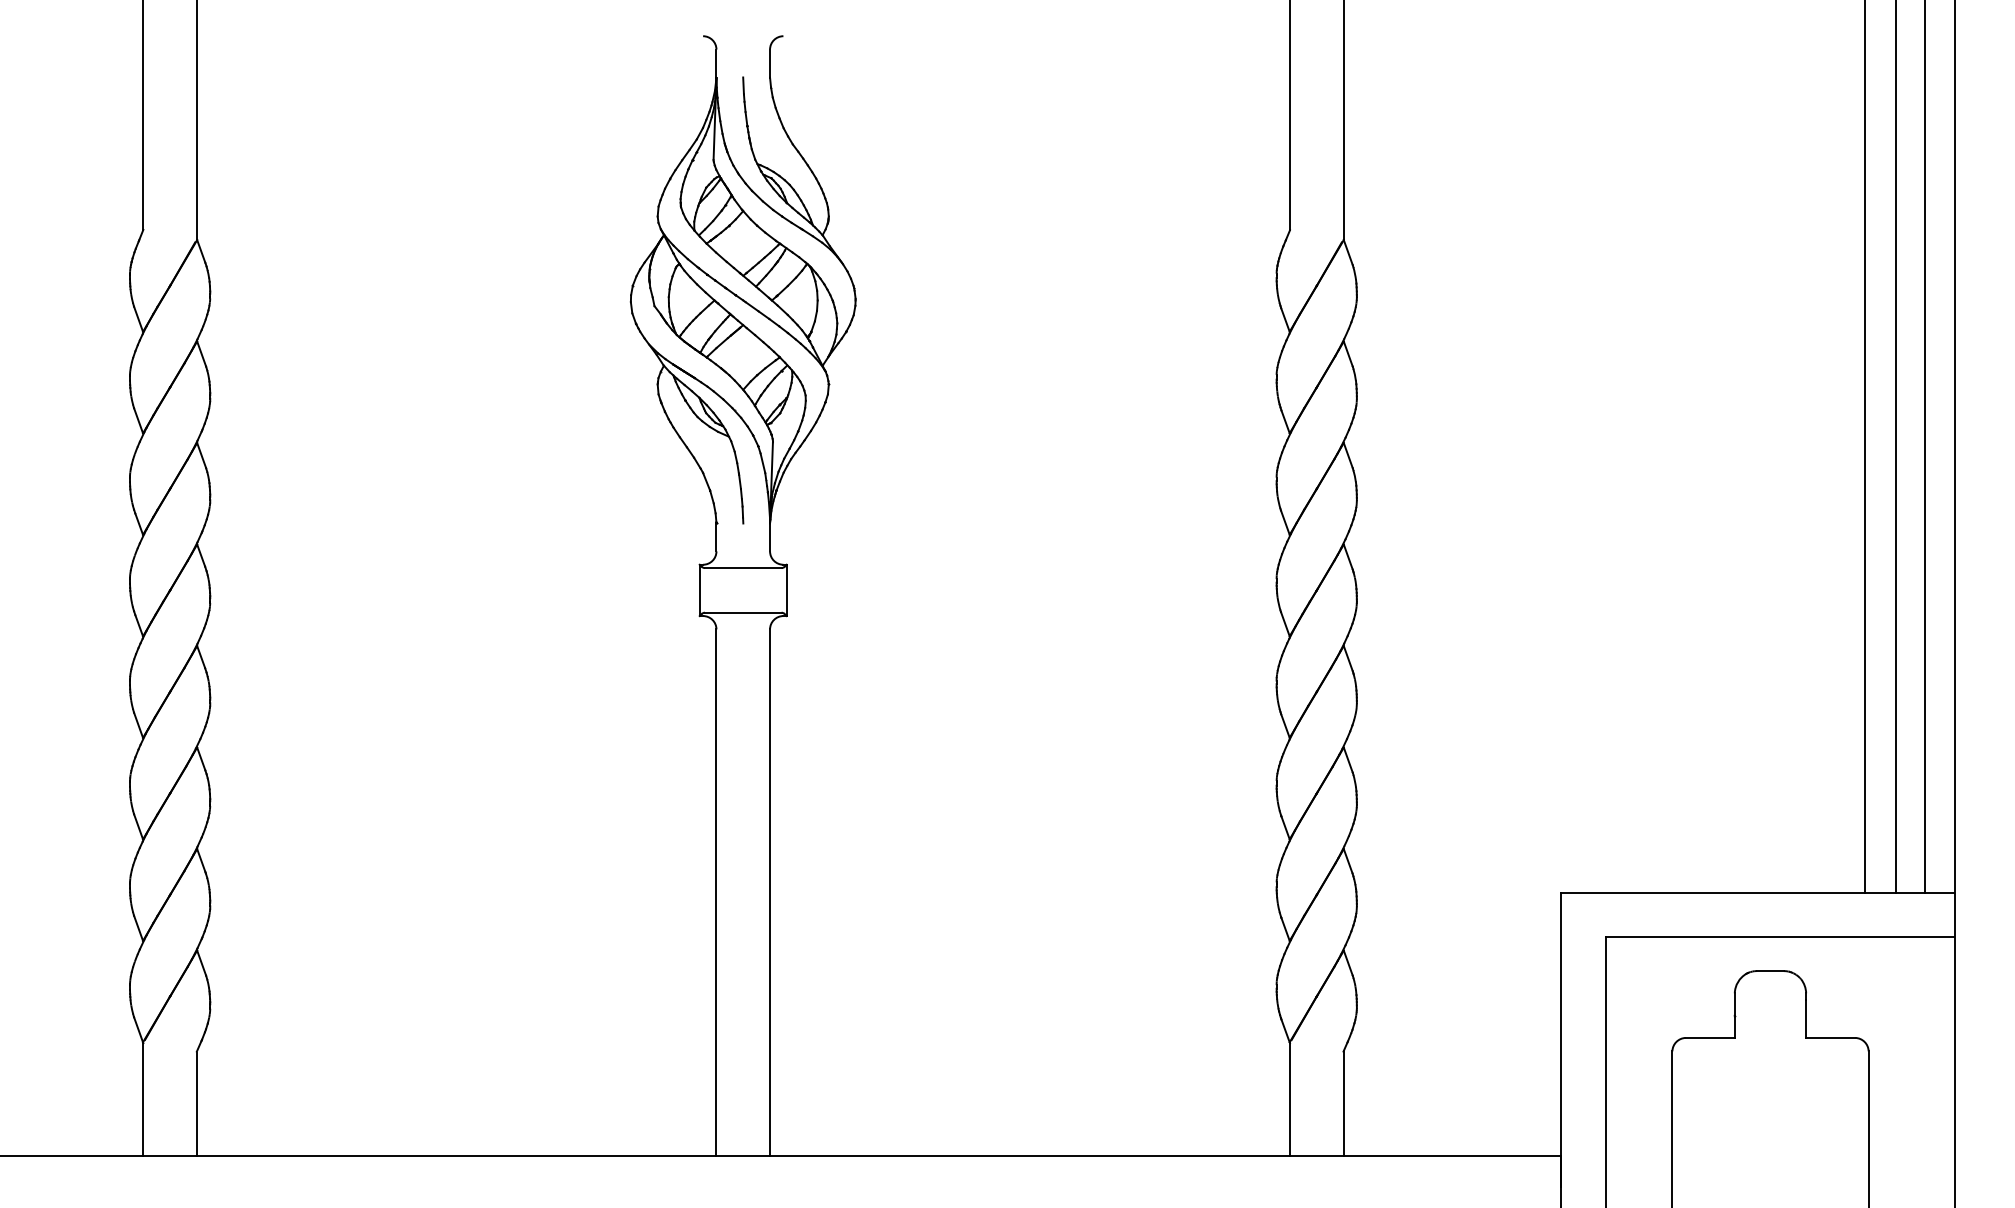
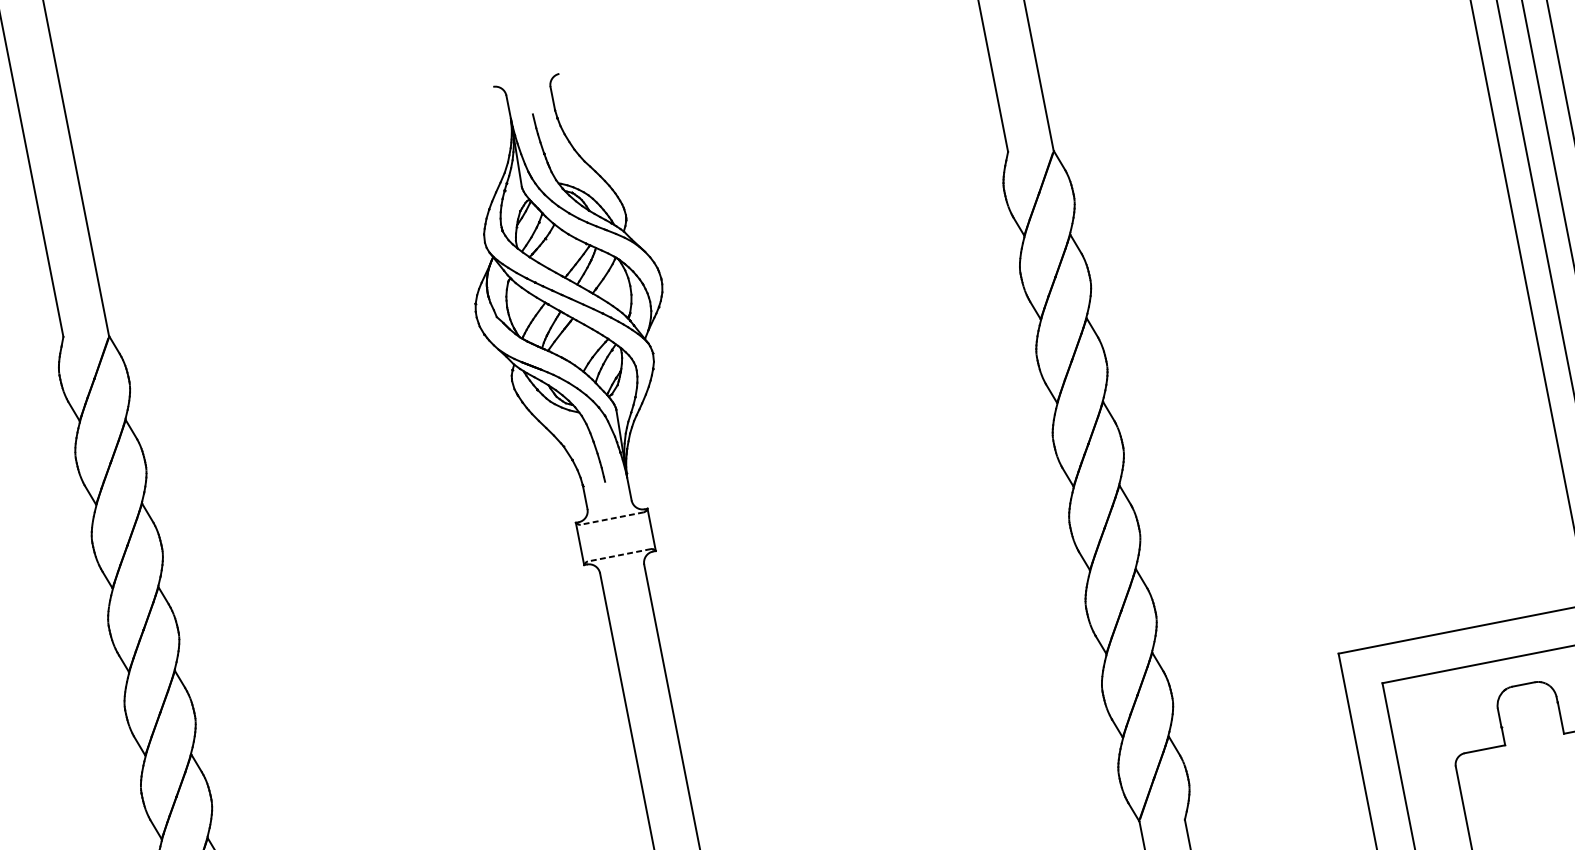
line: (742, 568) -> (611, 518), solid -> dashed
line: (742, 612) -> (618, 555), solid -> dashed

